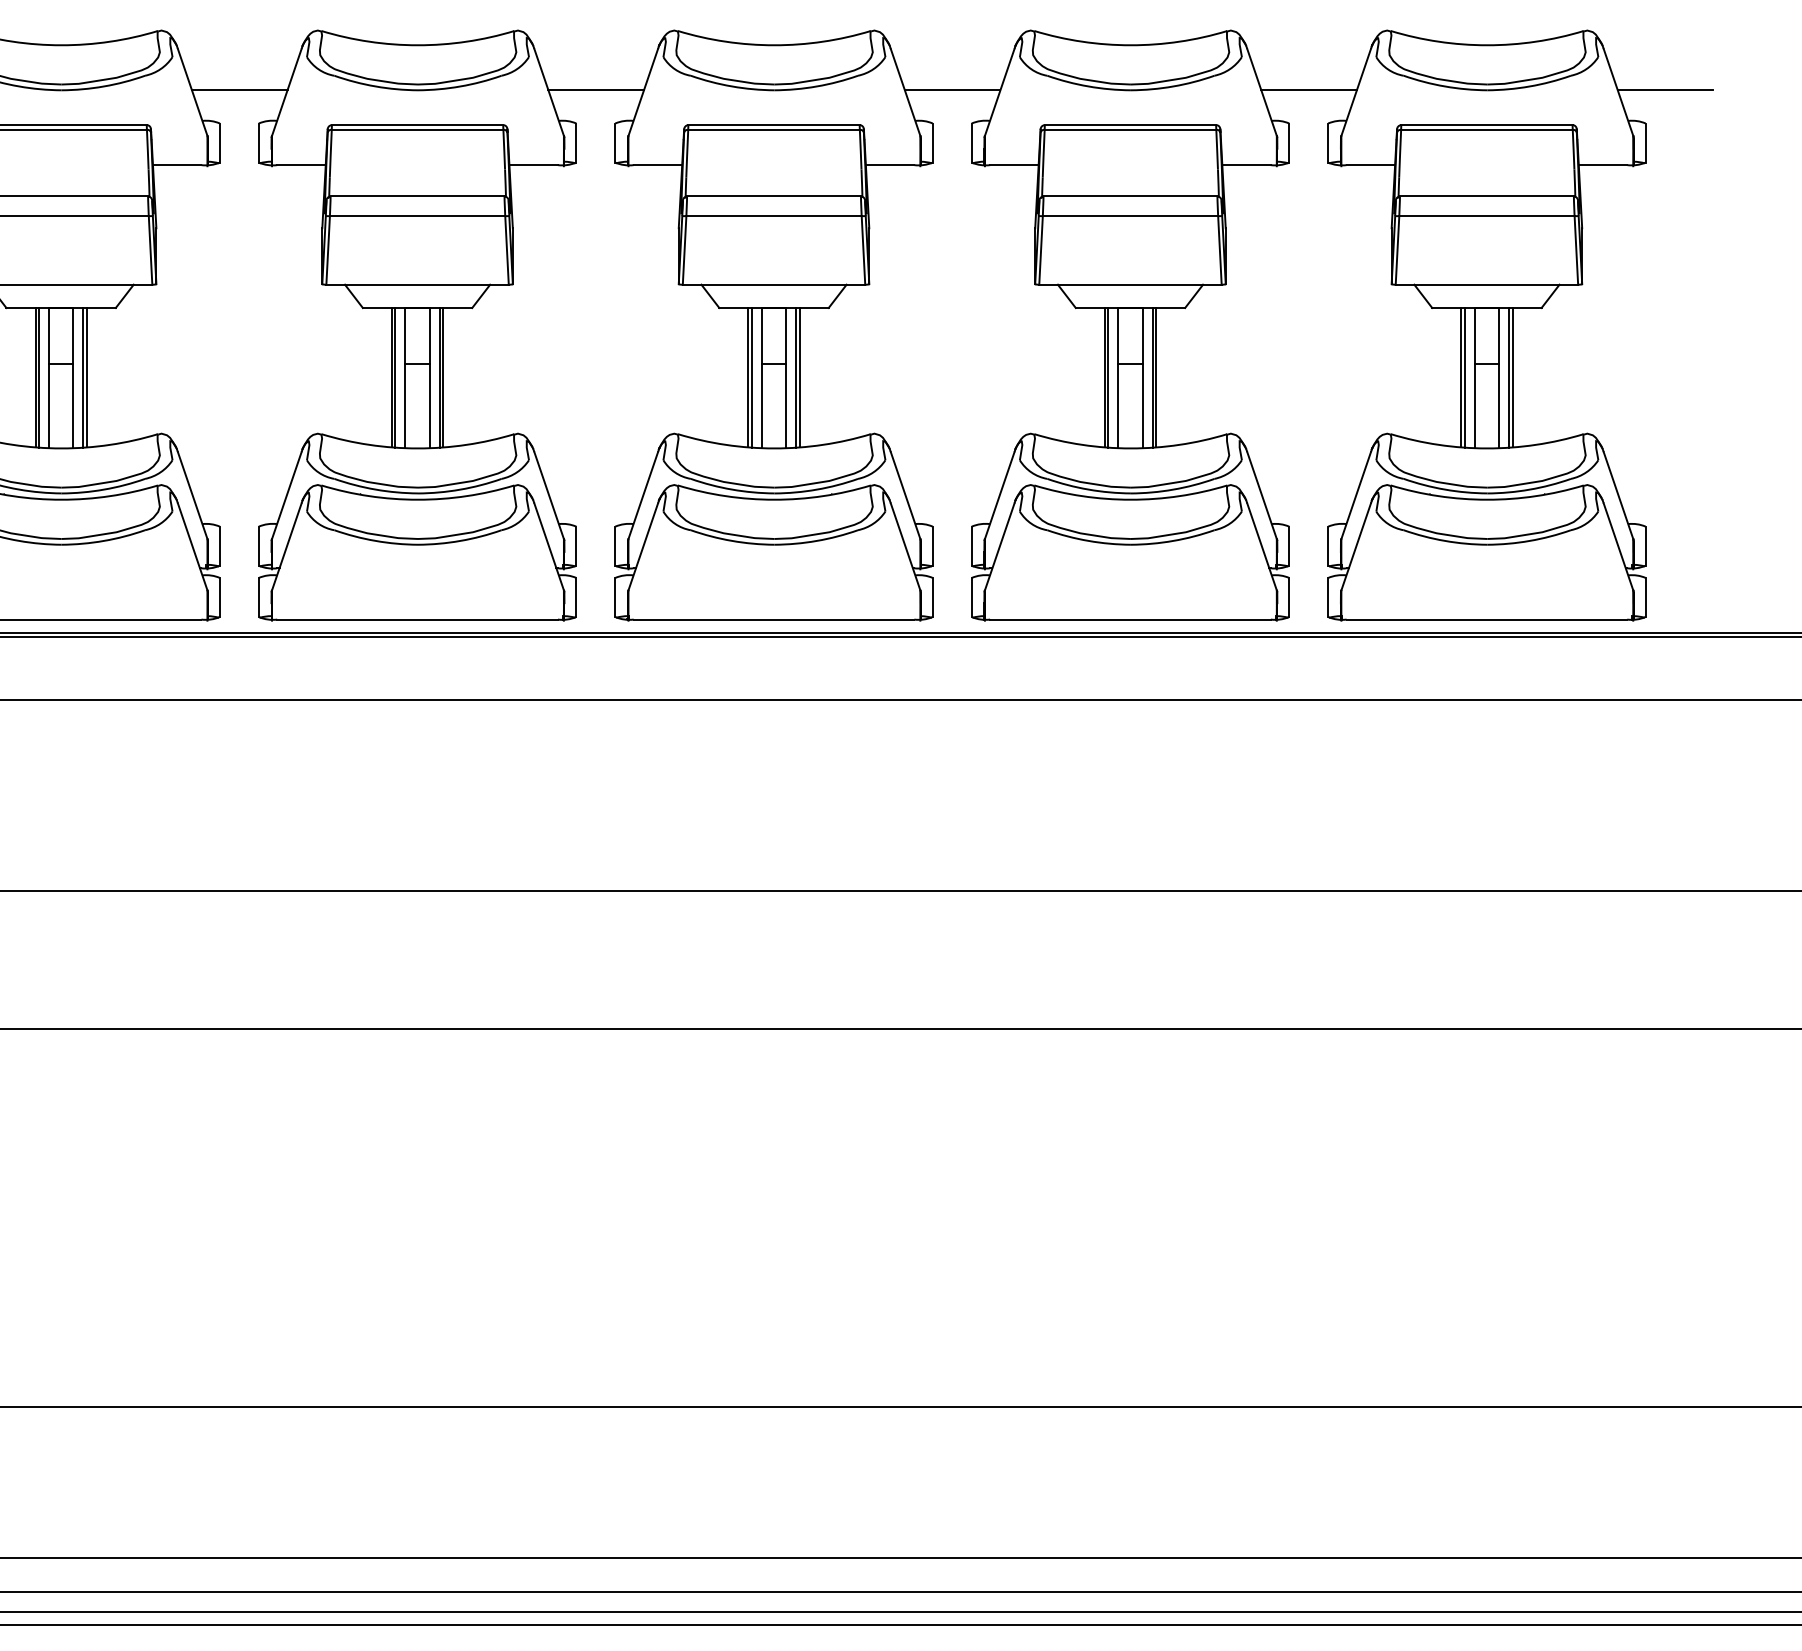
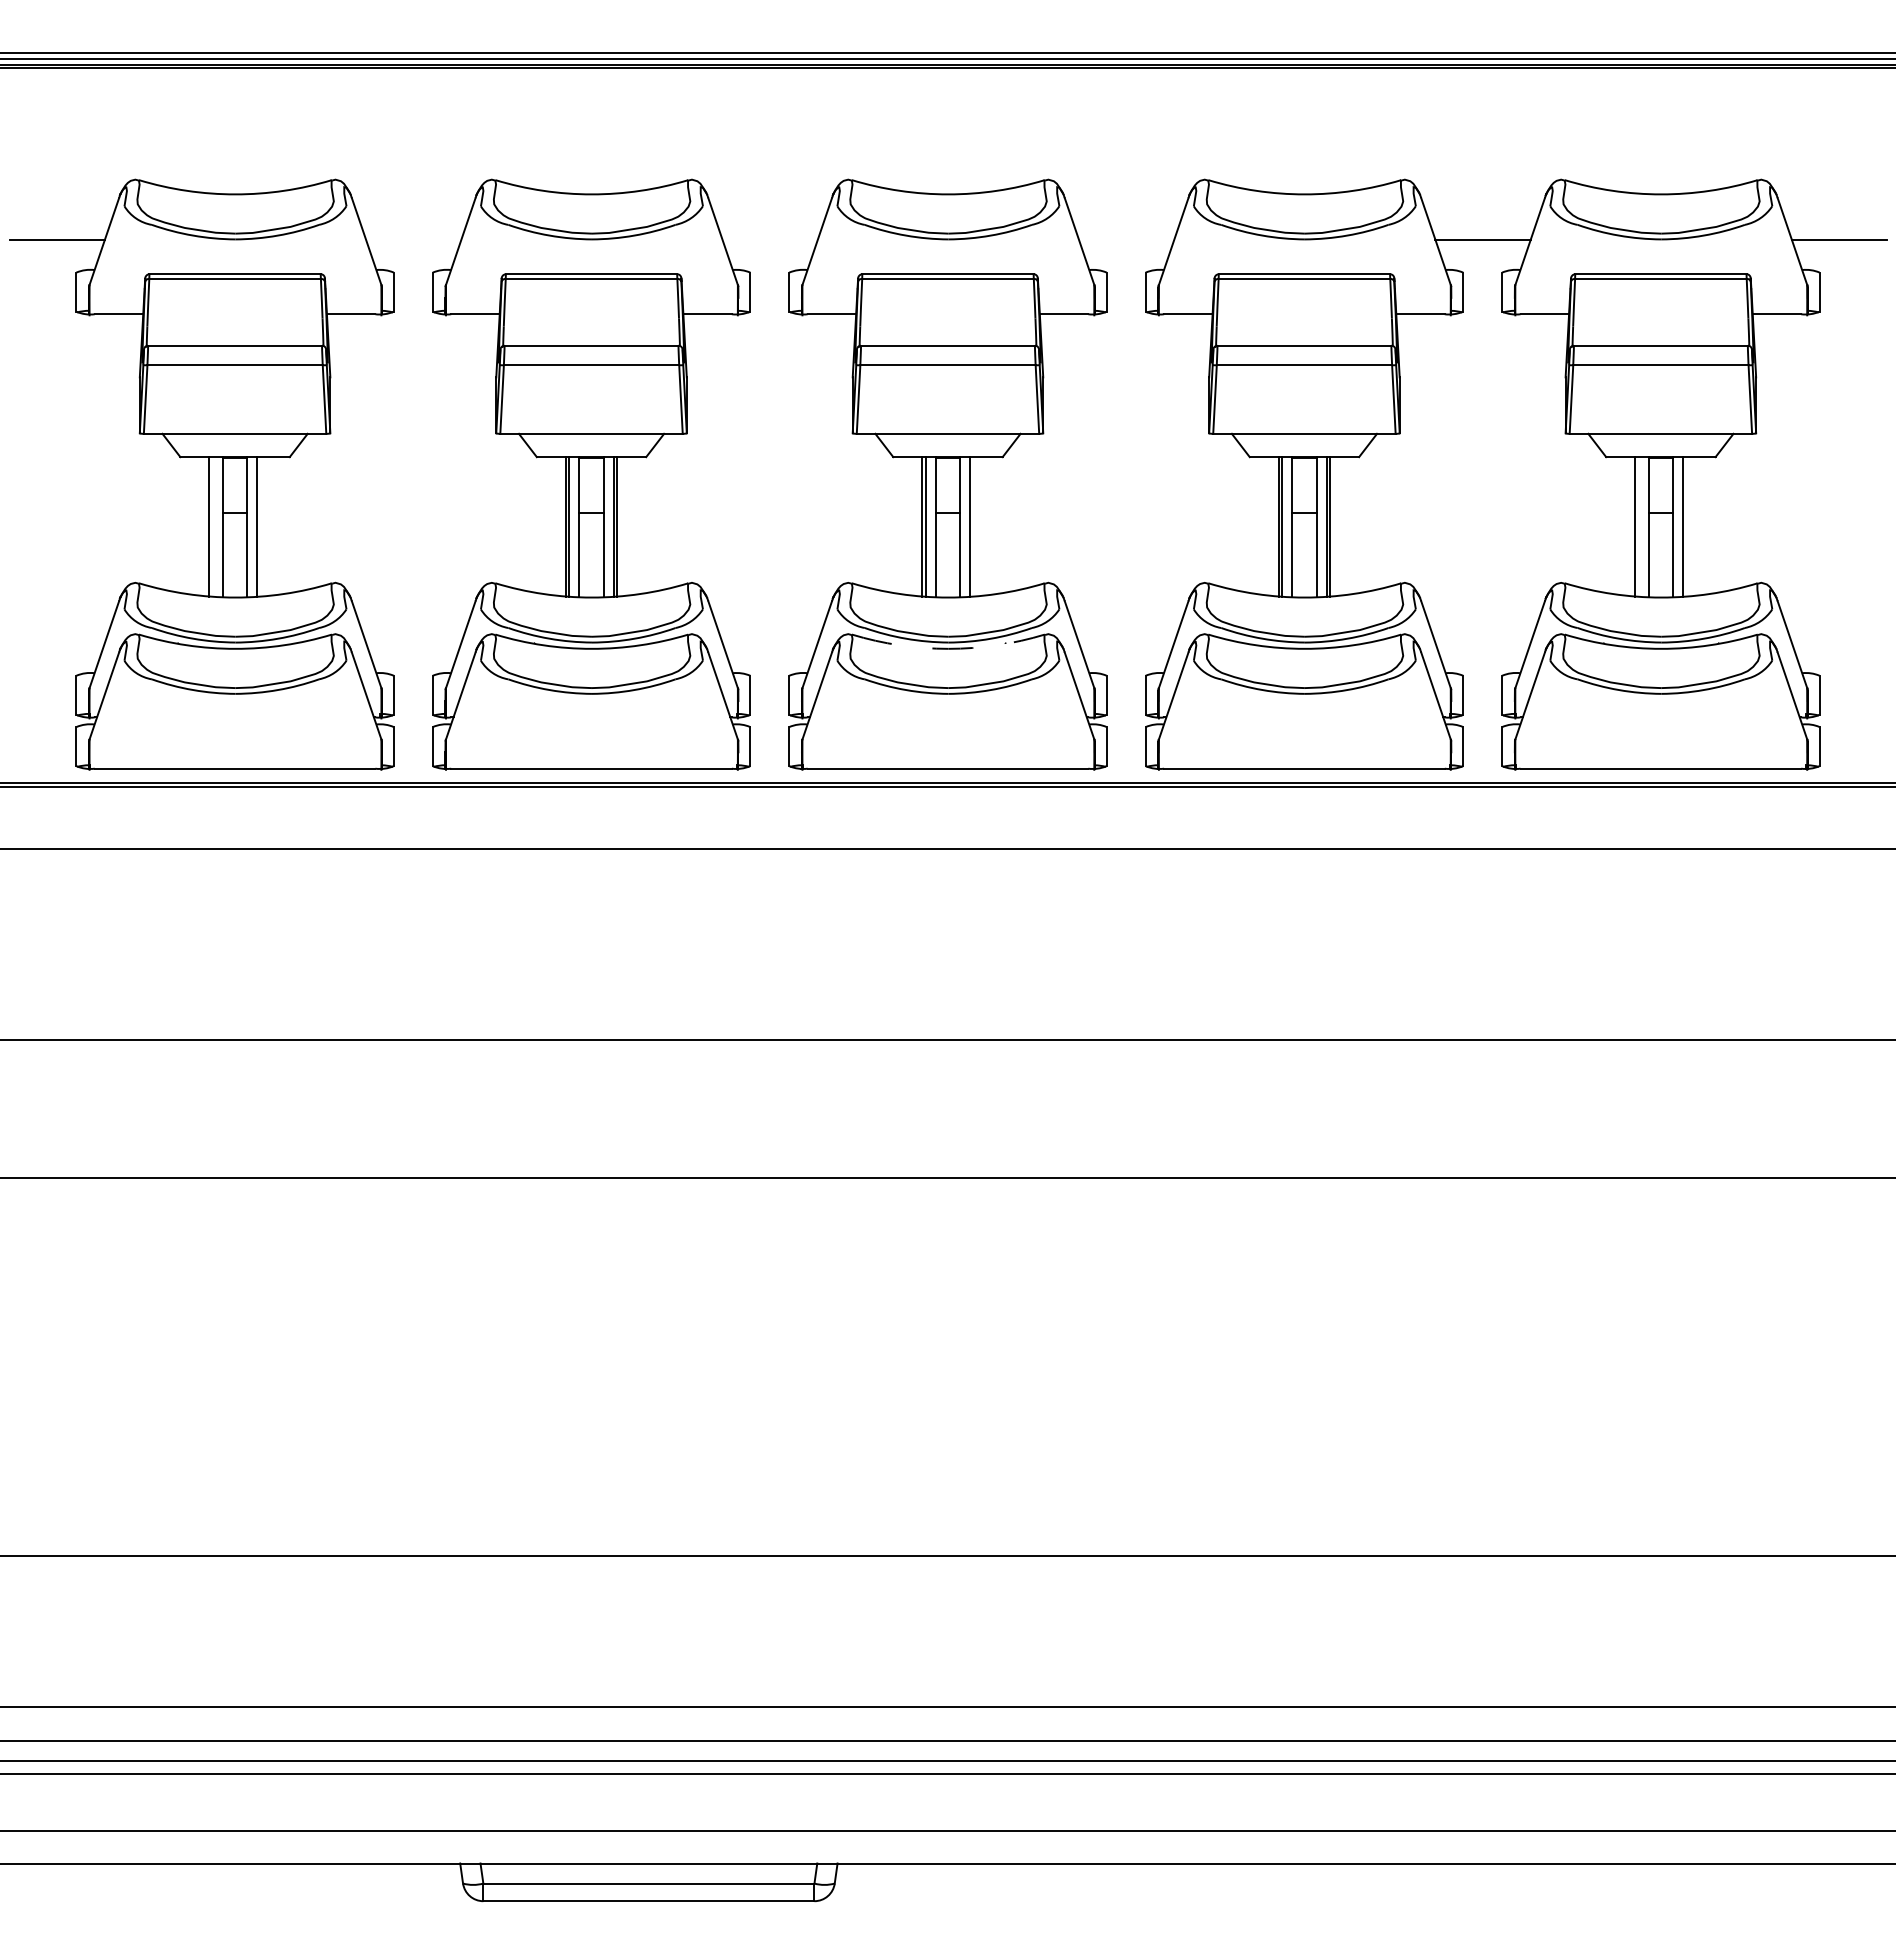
line: (239, 90) -> (413, 239), removed
line: (595, 90) -> (769, 239), removed
line: (952, 90) -> (1126, 239), removed
line: (38, 377) -> (212, 526), removed
line: (86, 377) -> (260, 526), removed
line: (799, 377) -> (973, 526), removed
line: (1464, 377) -> (1638, 526), removed
line: (1512, 377) -> (1686, 526), removed
arc: (774, 499) -> (948, 648), solid -> dashed

